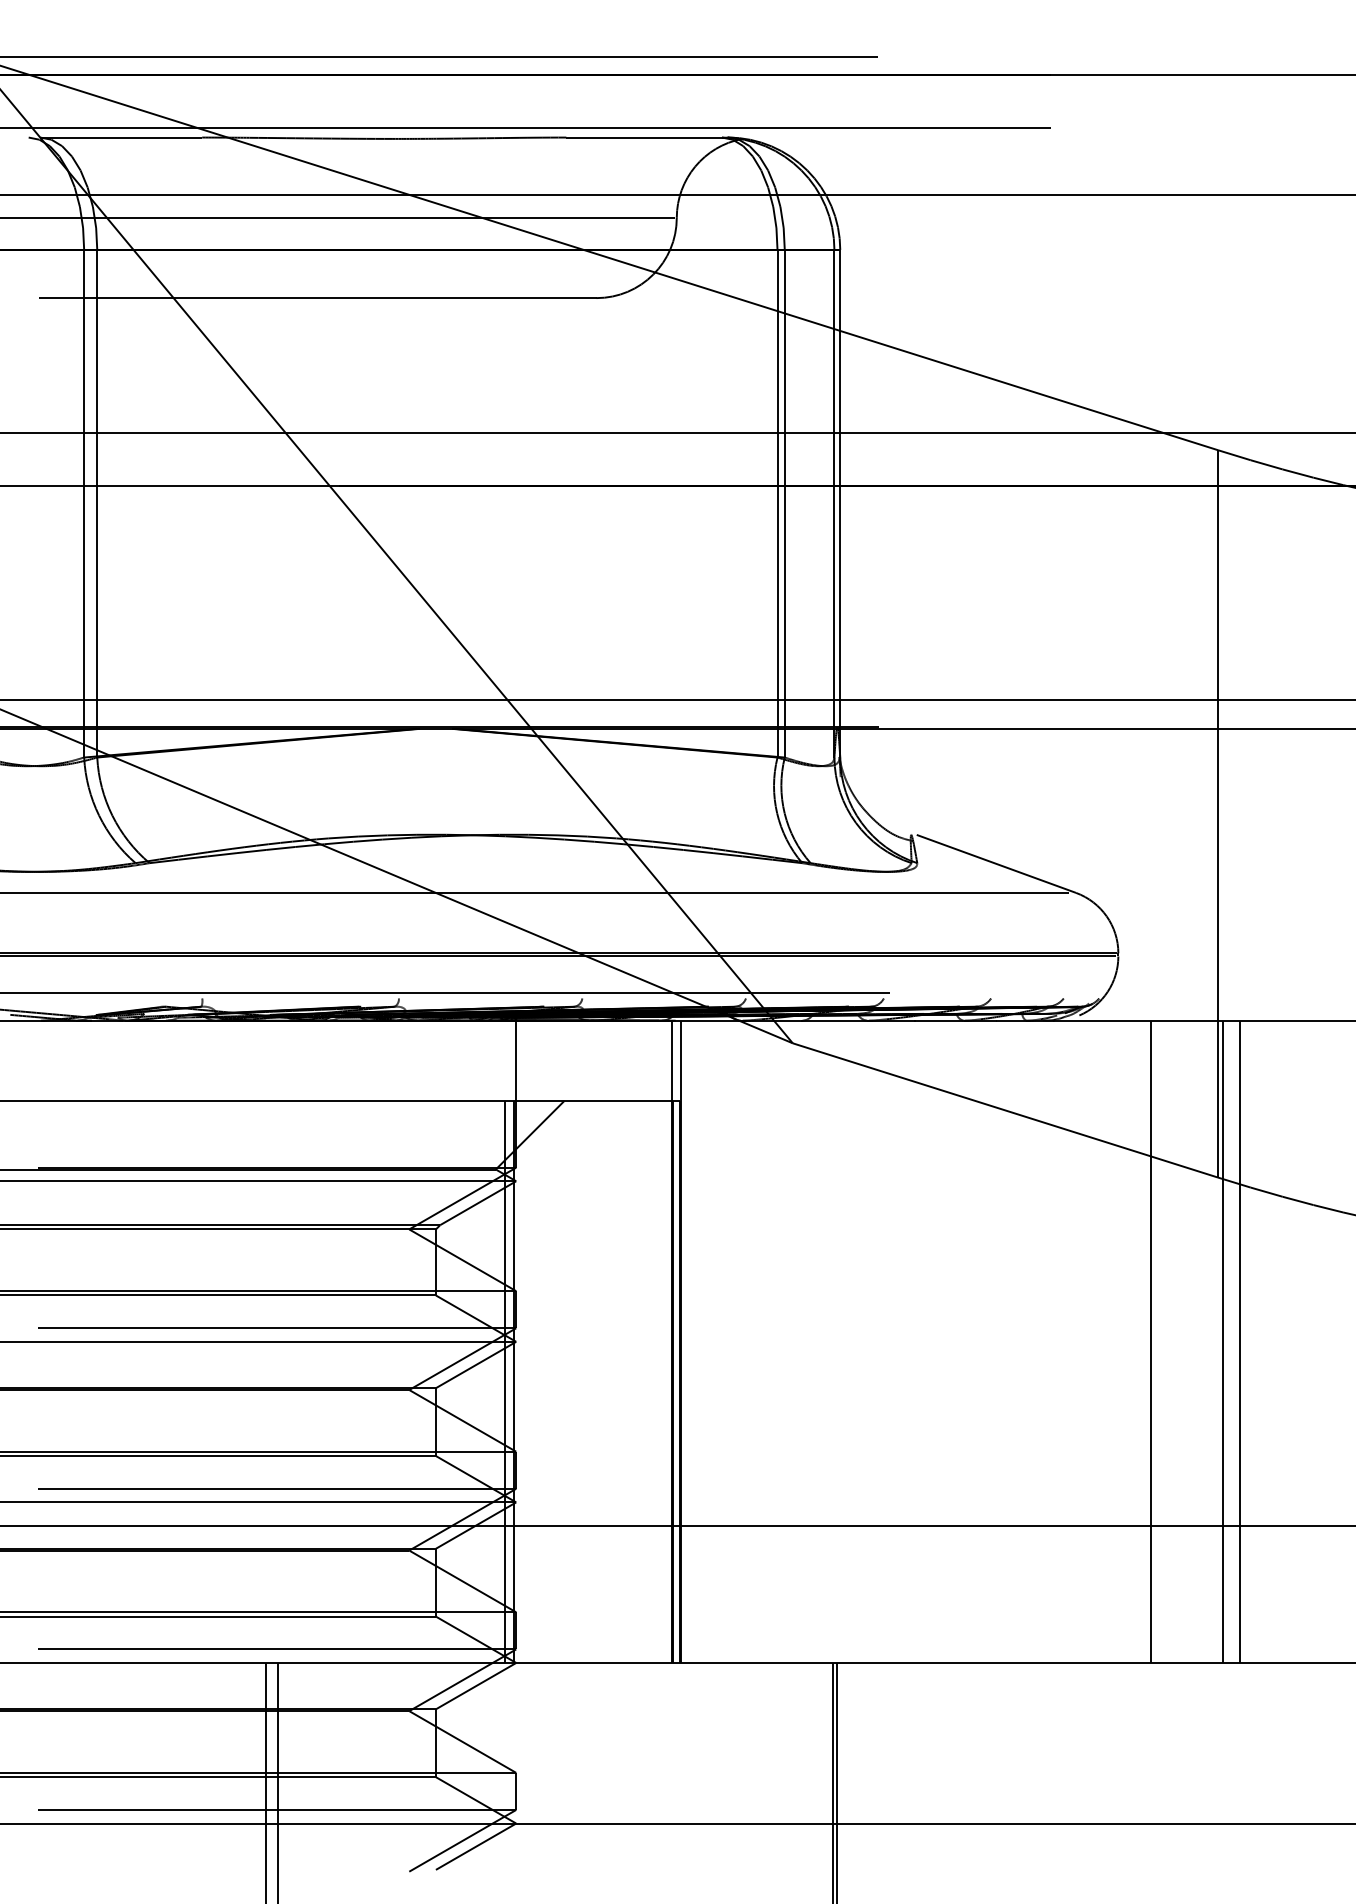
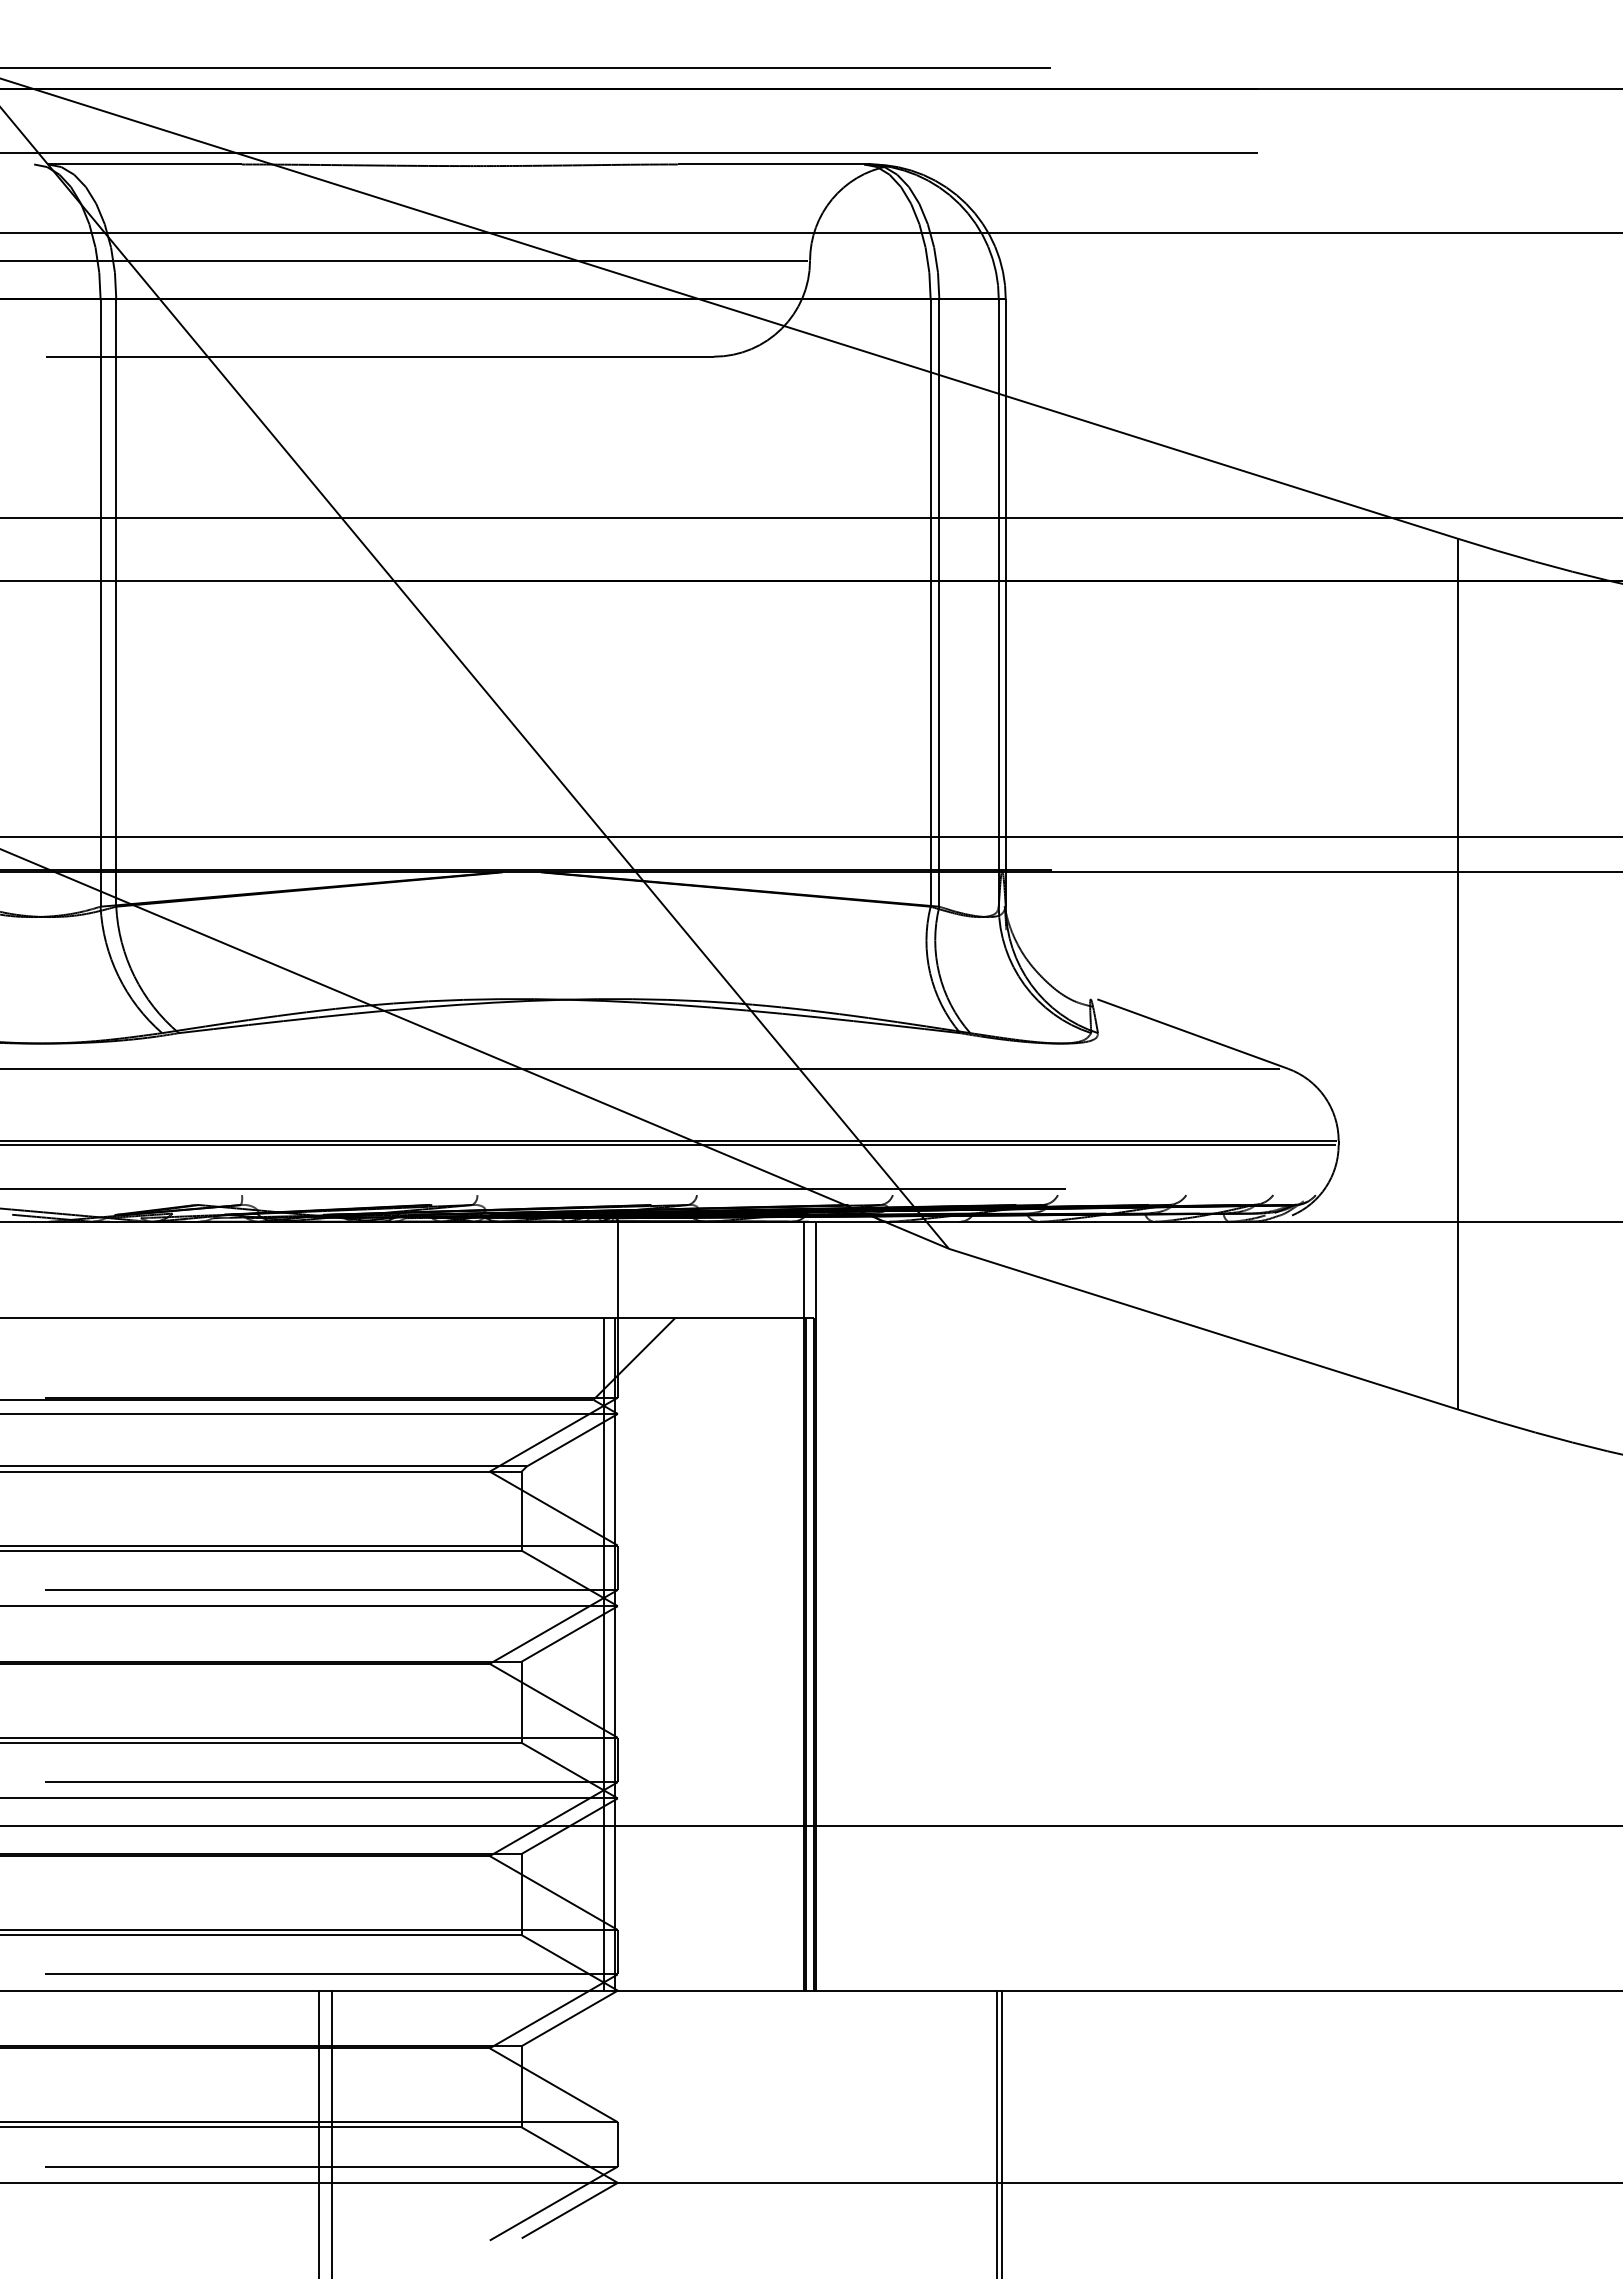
line: (1150, 1341) -> (1377, 1605), removed
line: (1223, 1341) -> (1464, 1605), removed
line: (1240, 1341) -> (1484, 1605), removed

